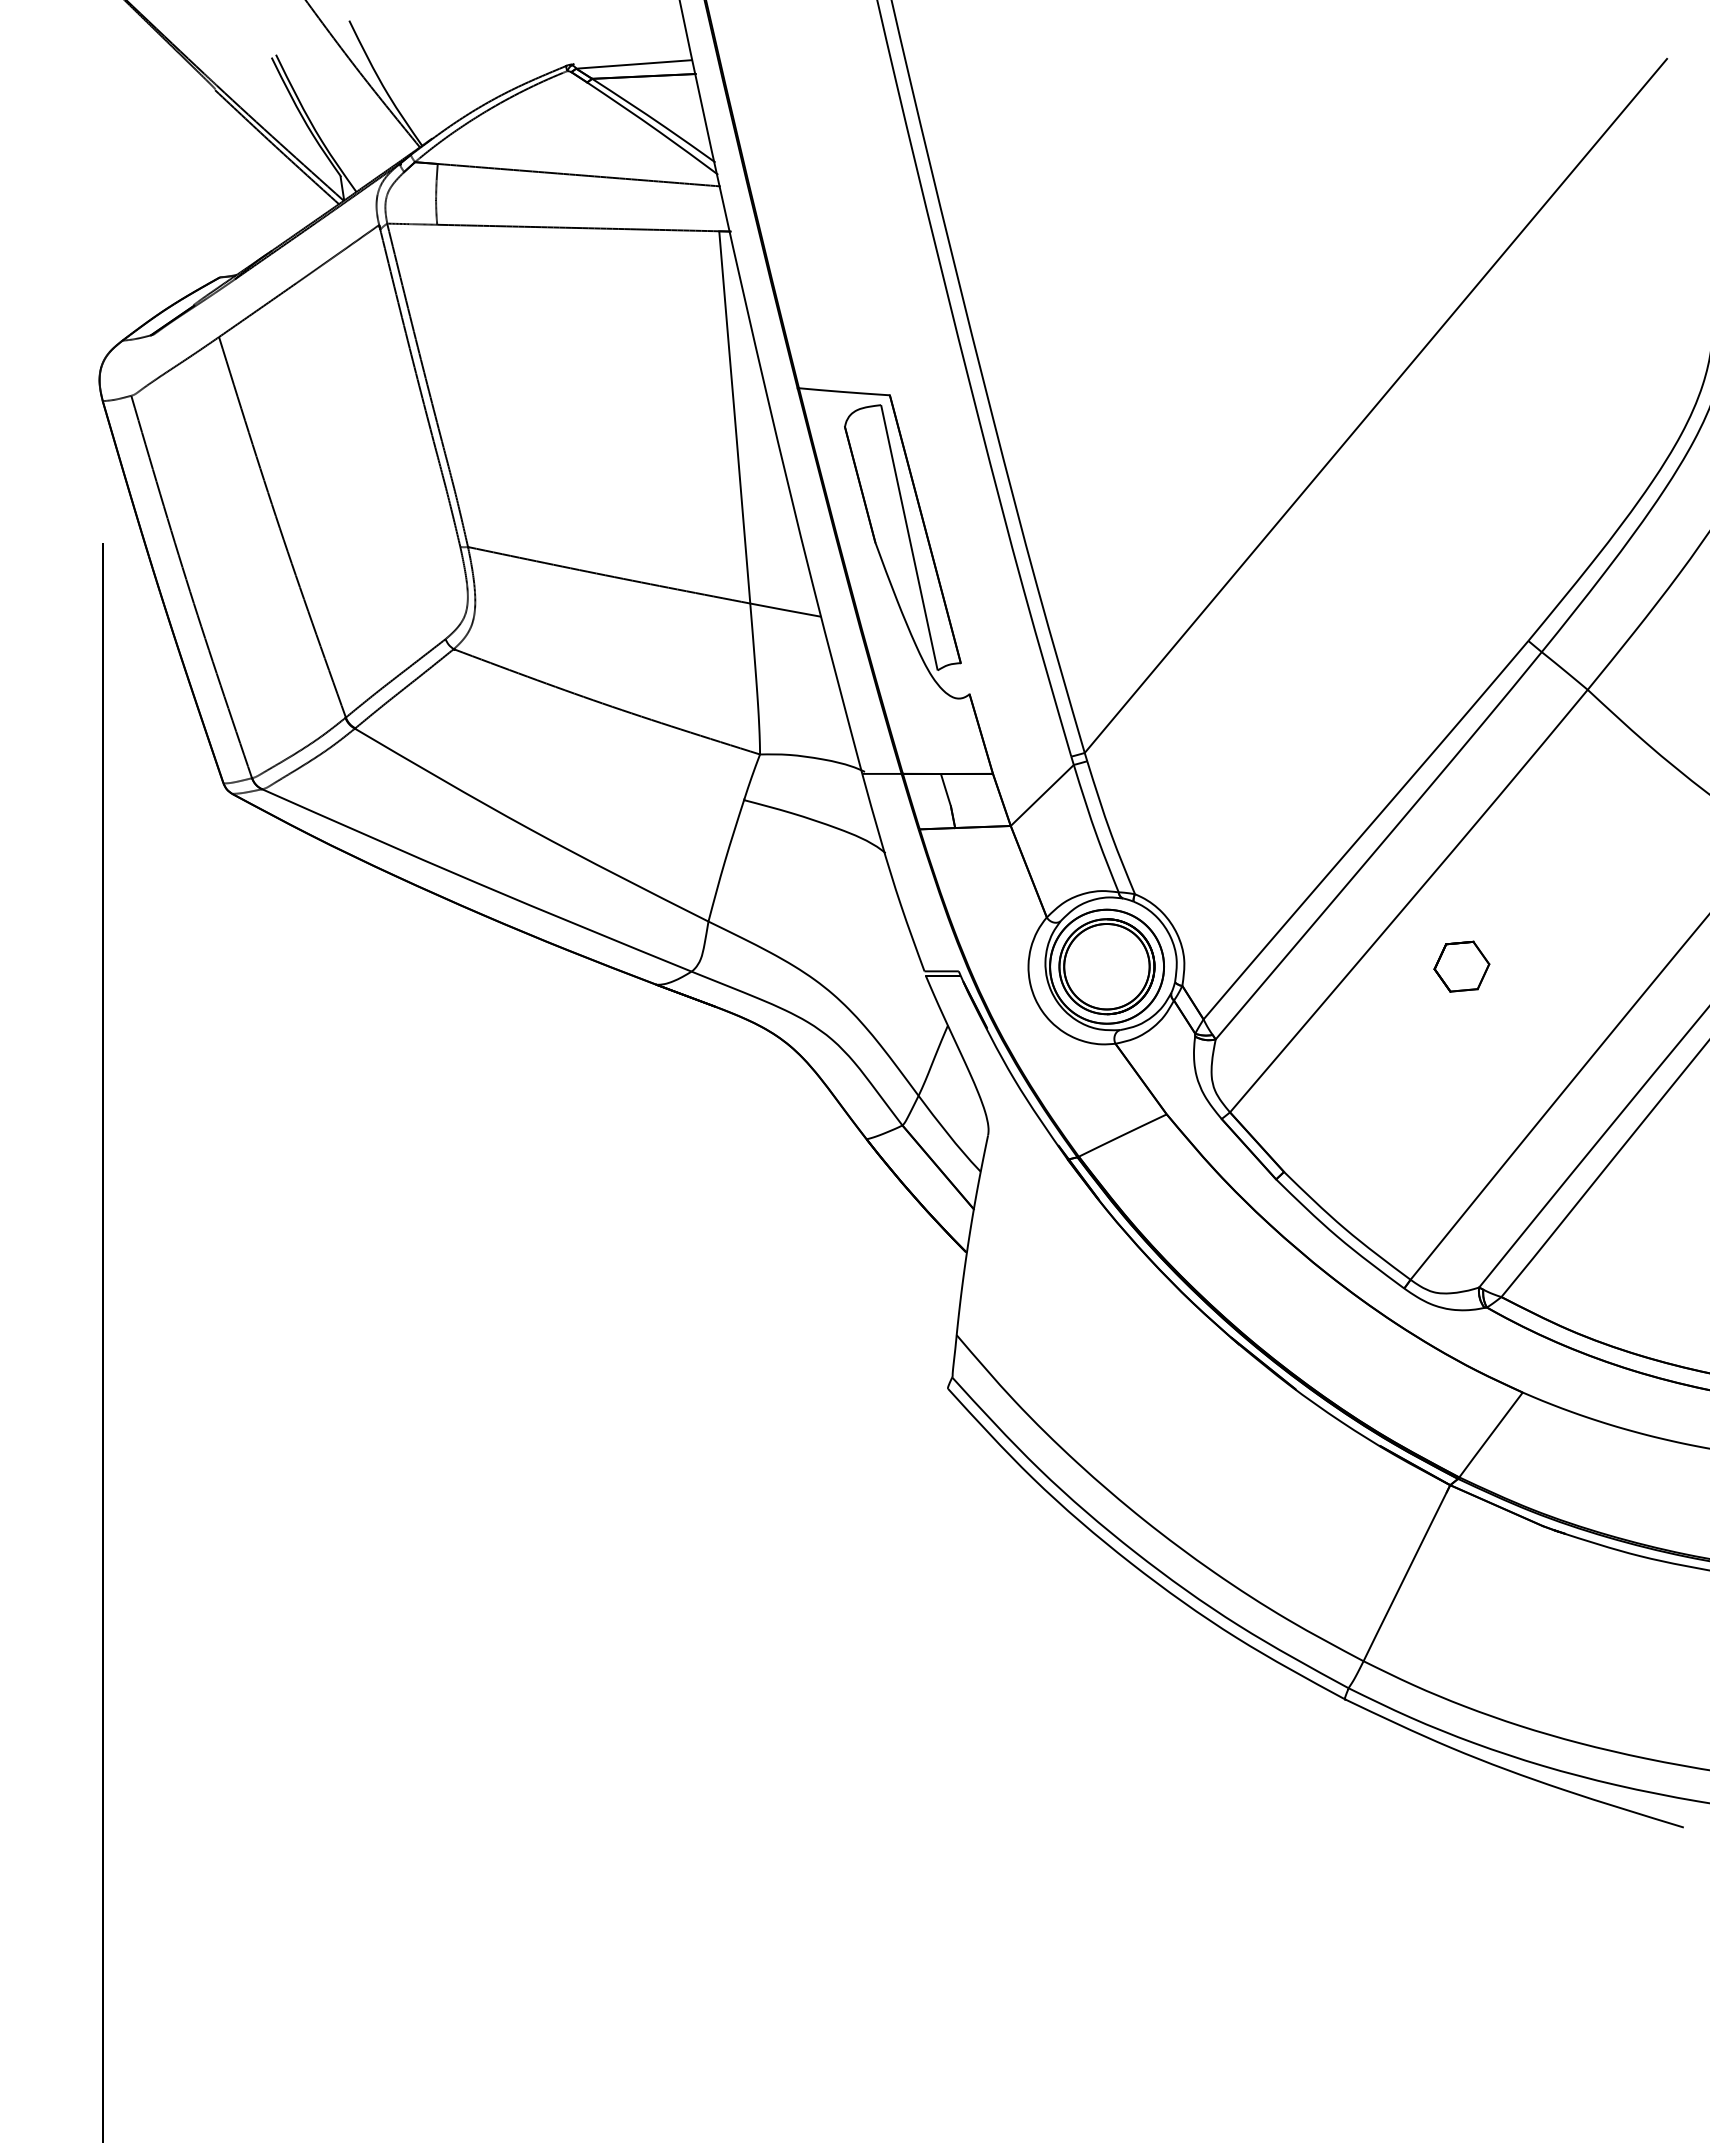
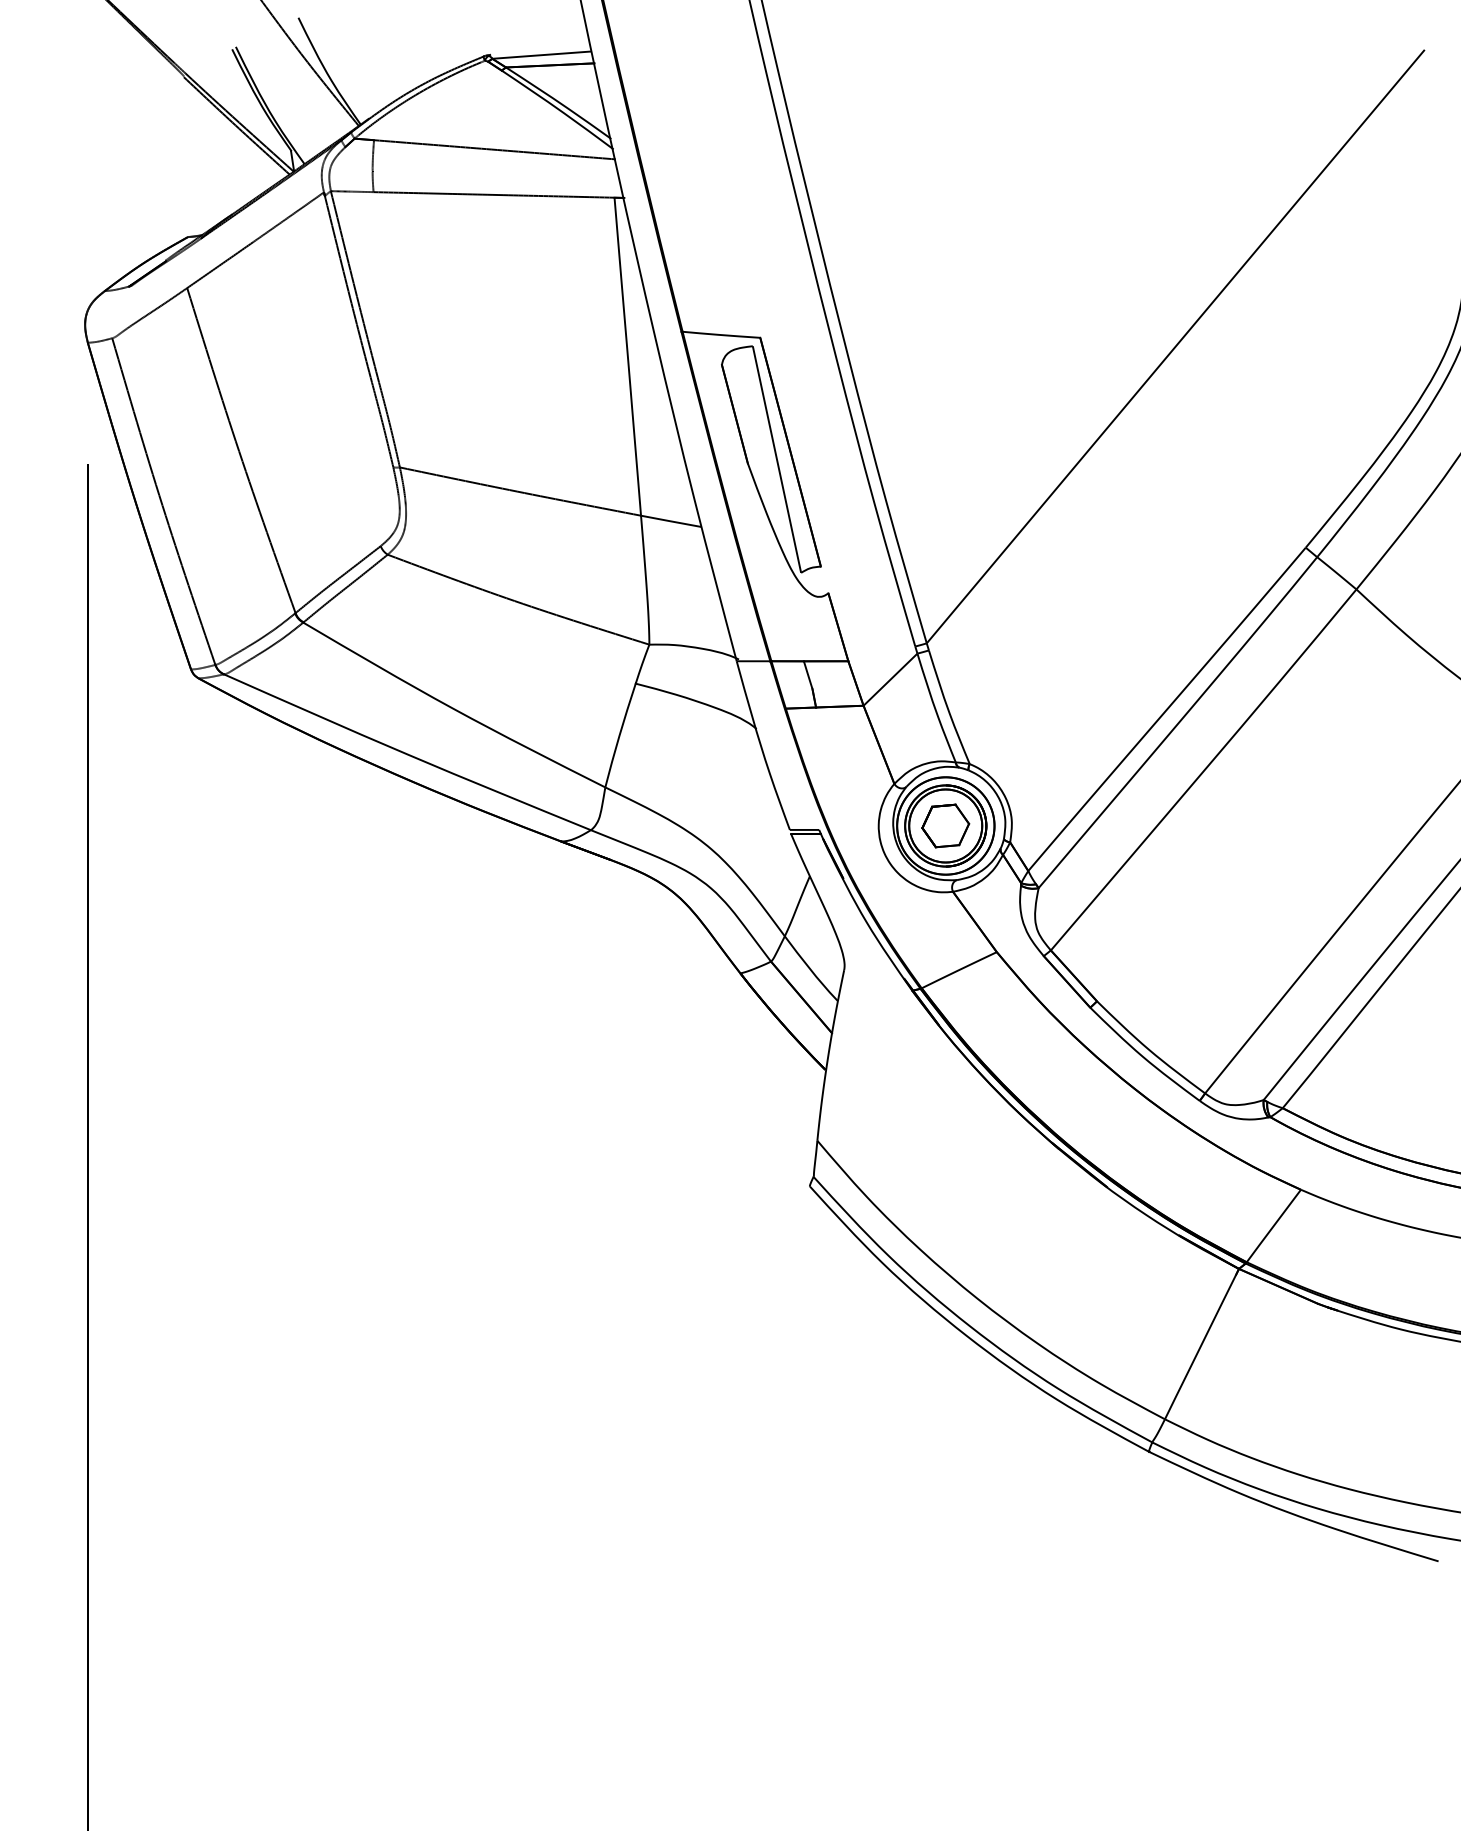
part: (1461, 966) -> (945, 825), moved

